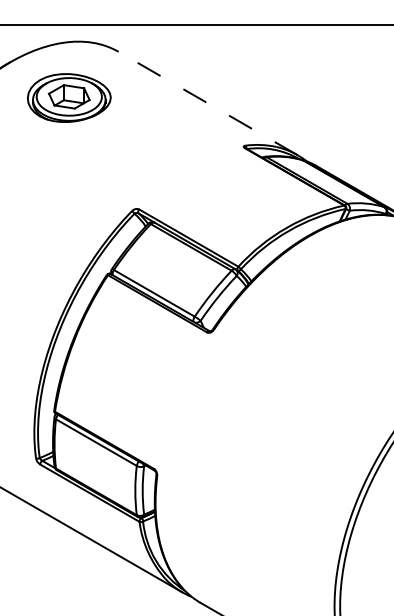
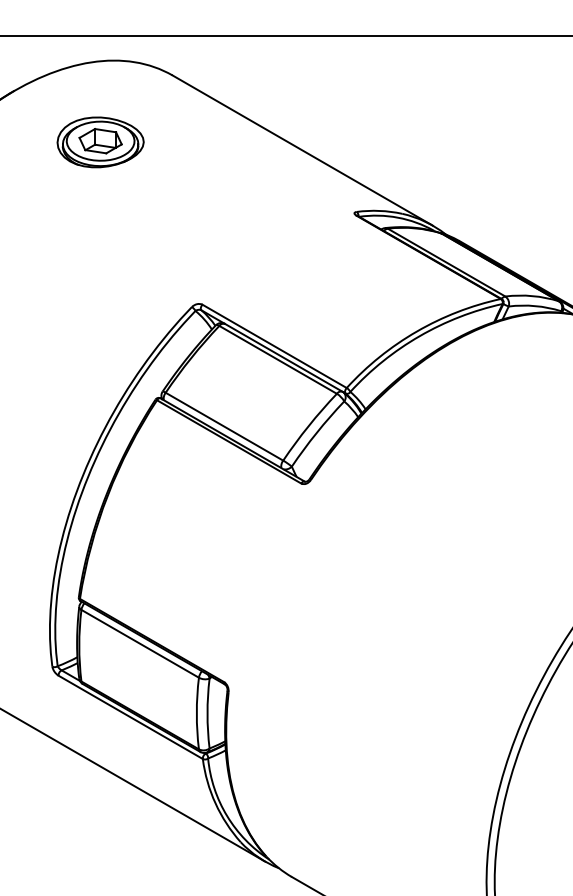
part: (68, 97) -> (99, 141), size x0.71
line: (207, 103) -> (301, 150), dashed -> solid

